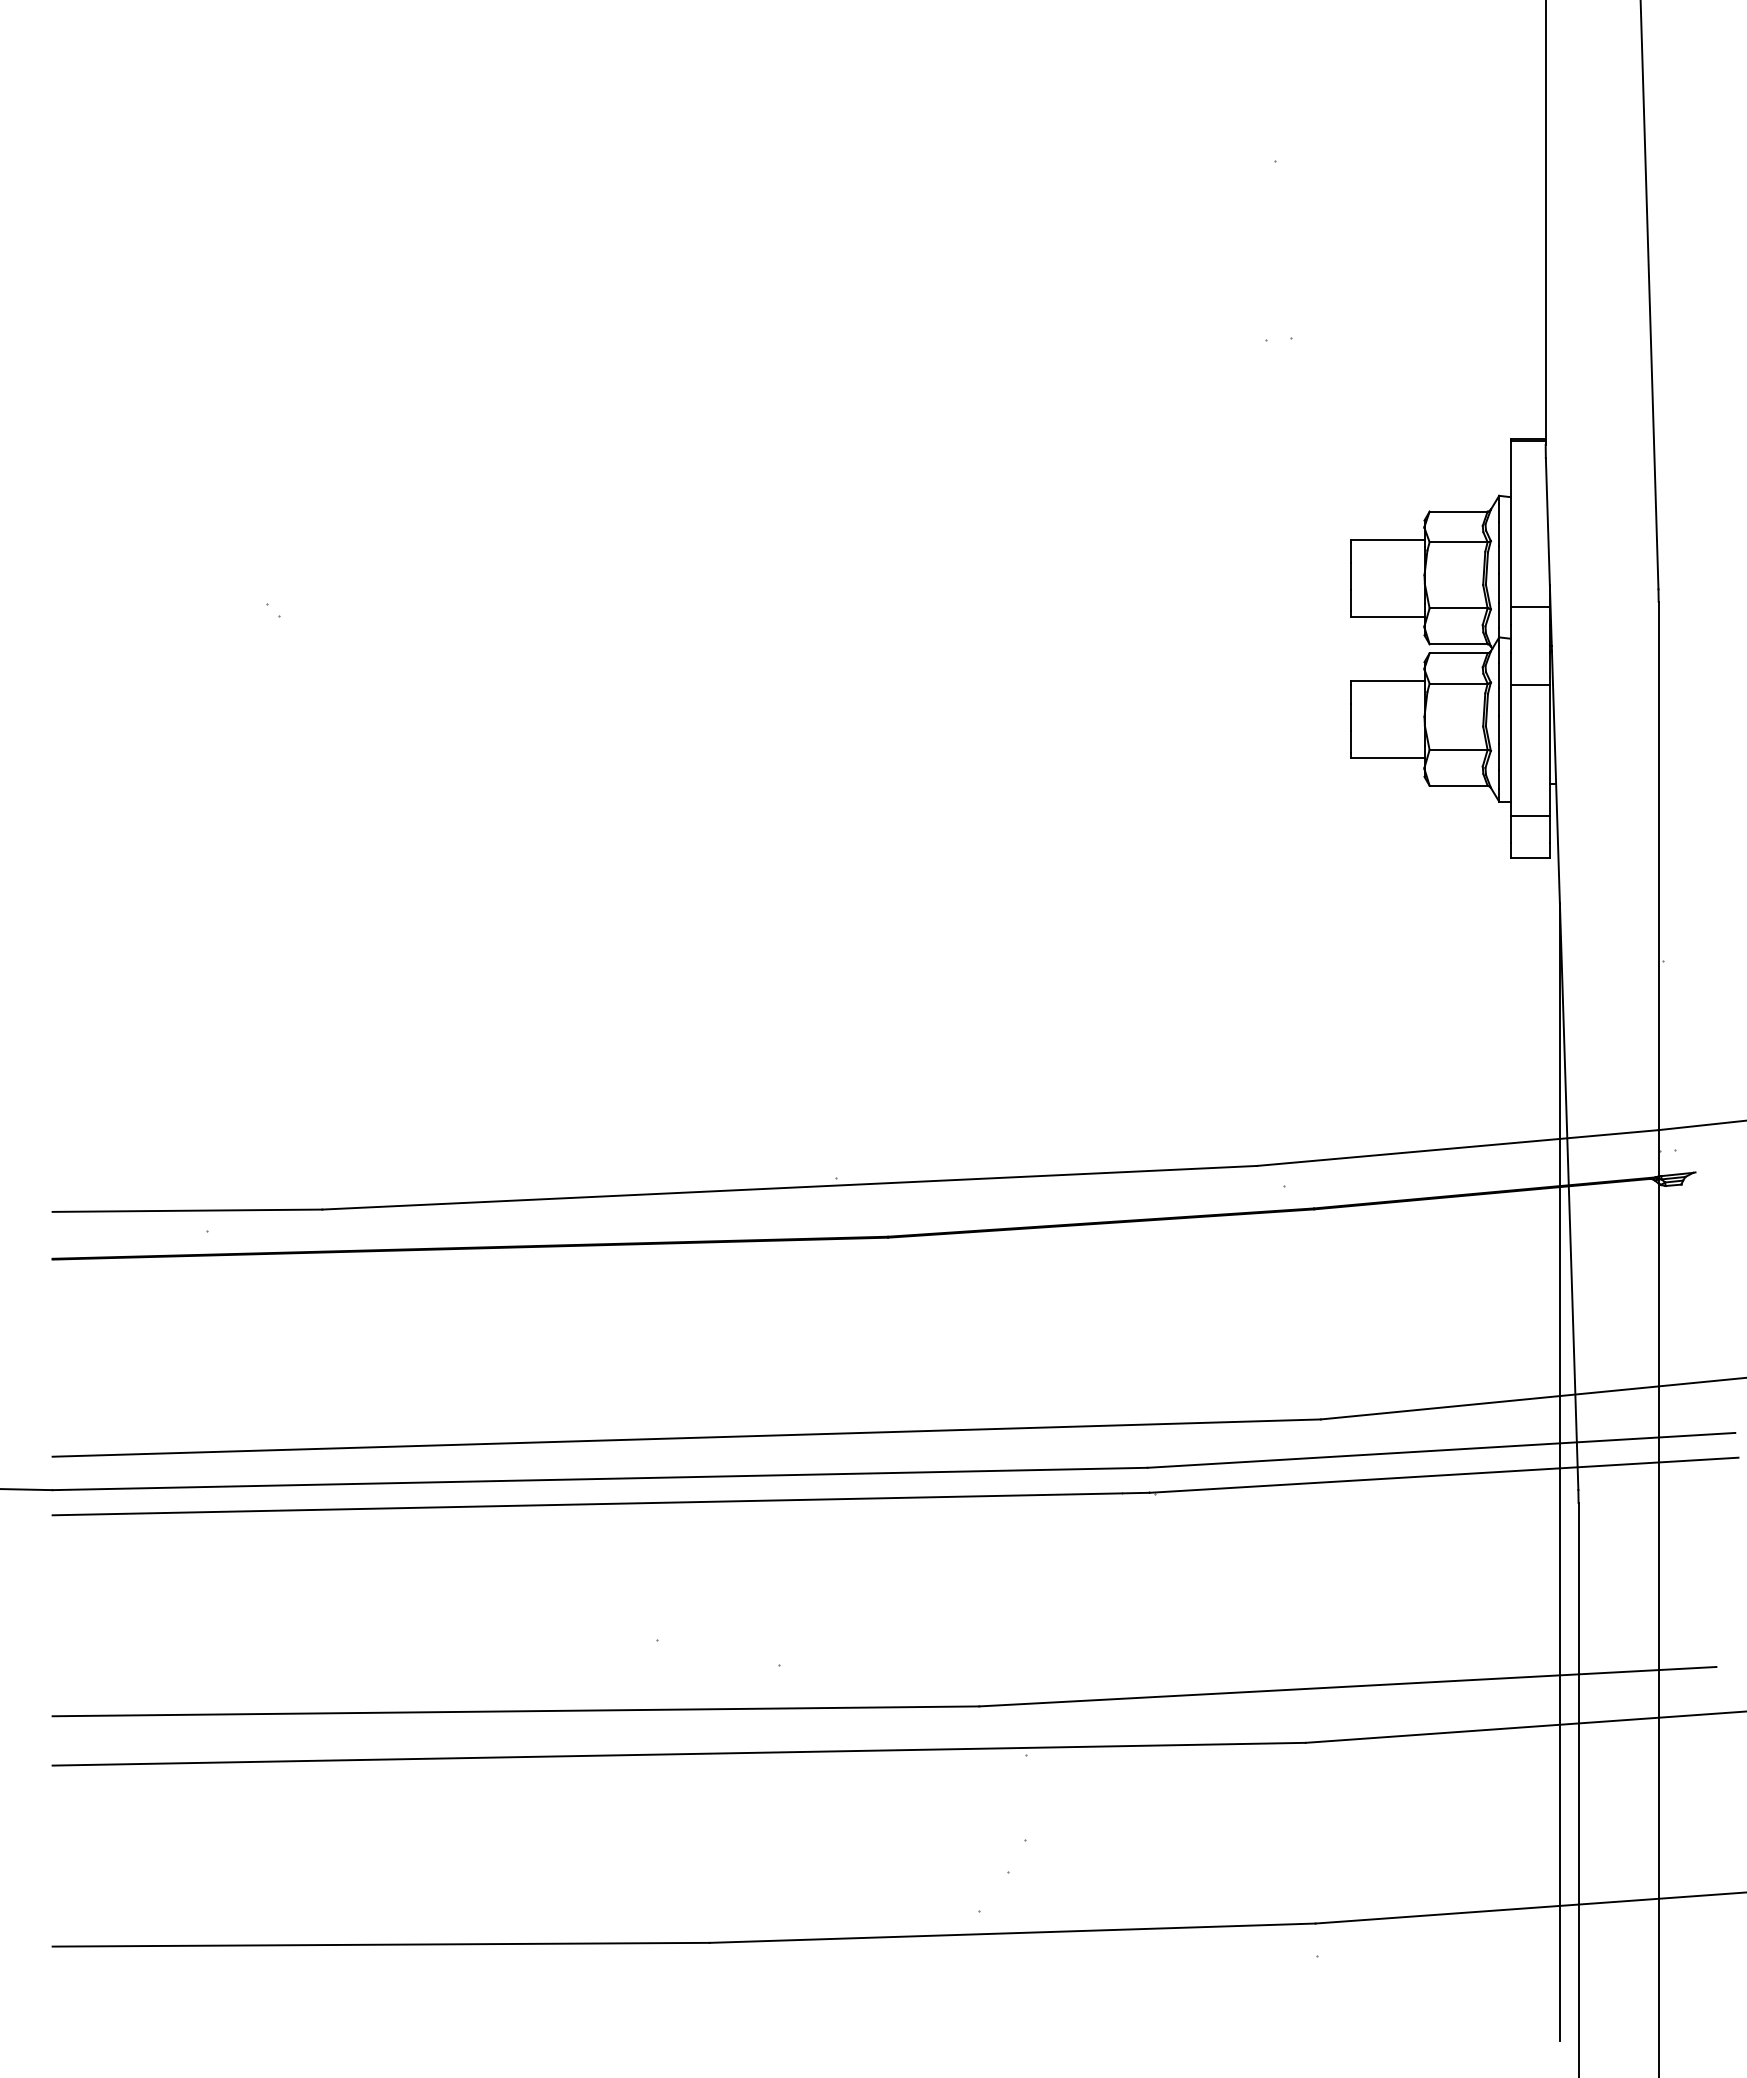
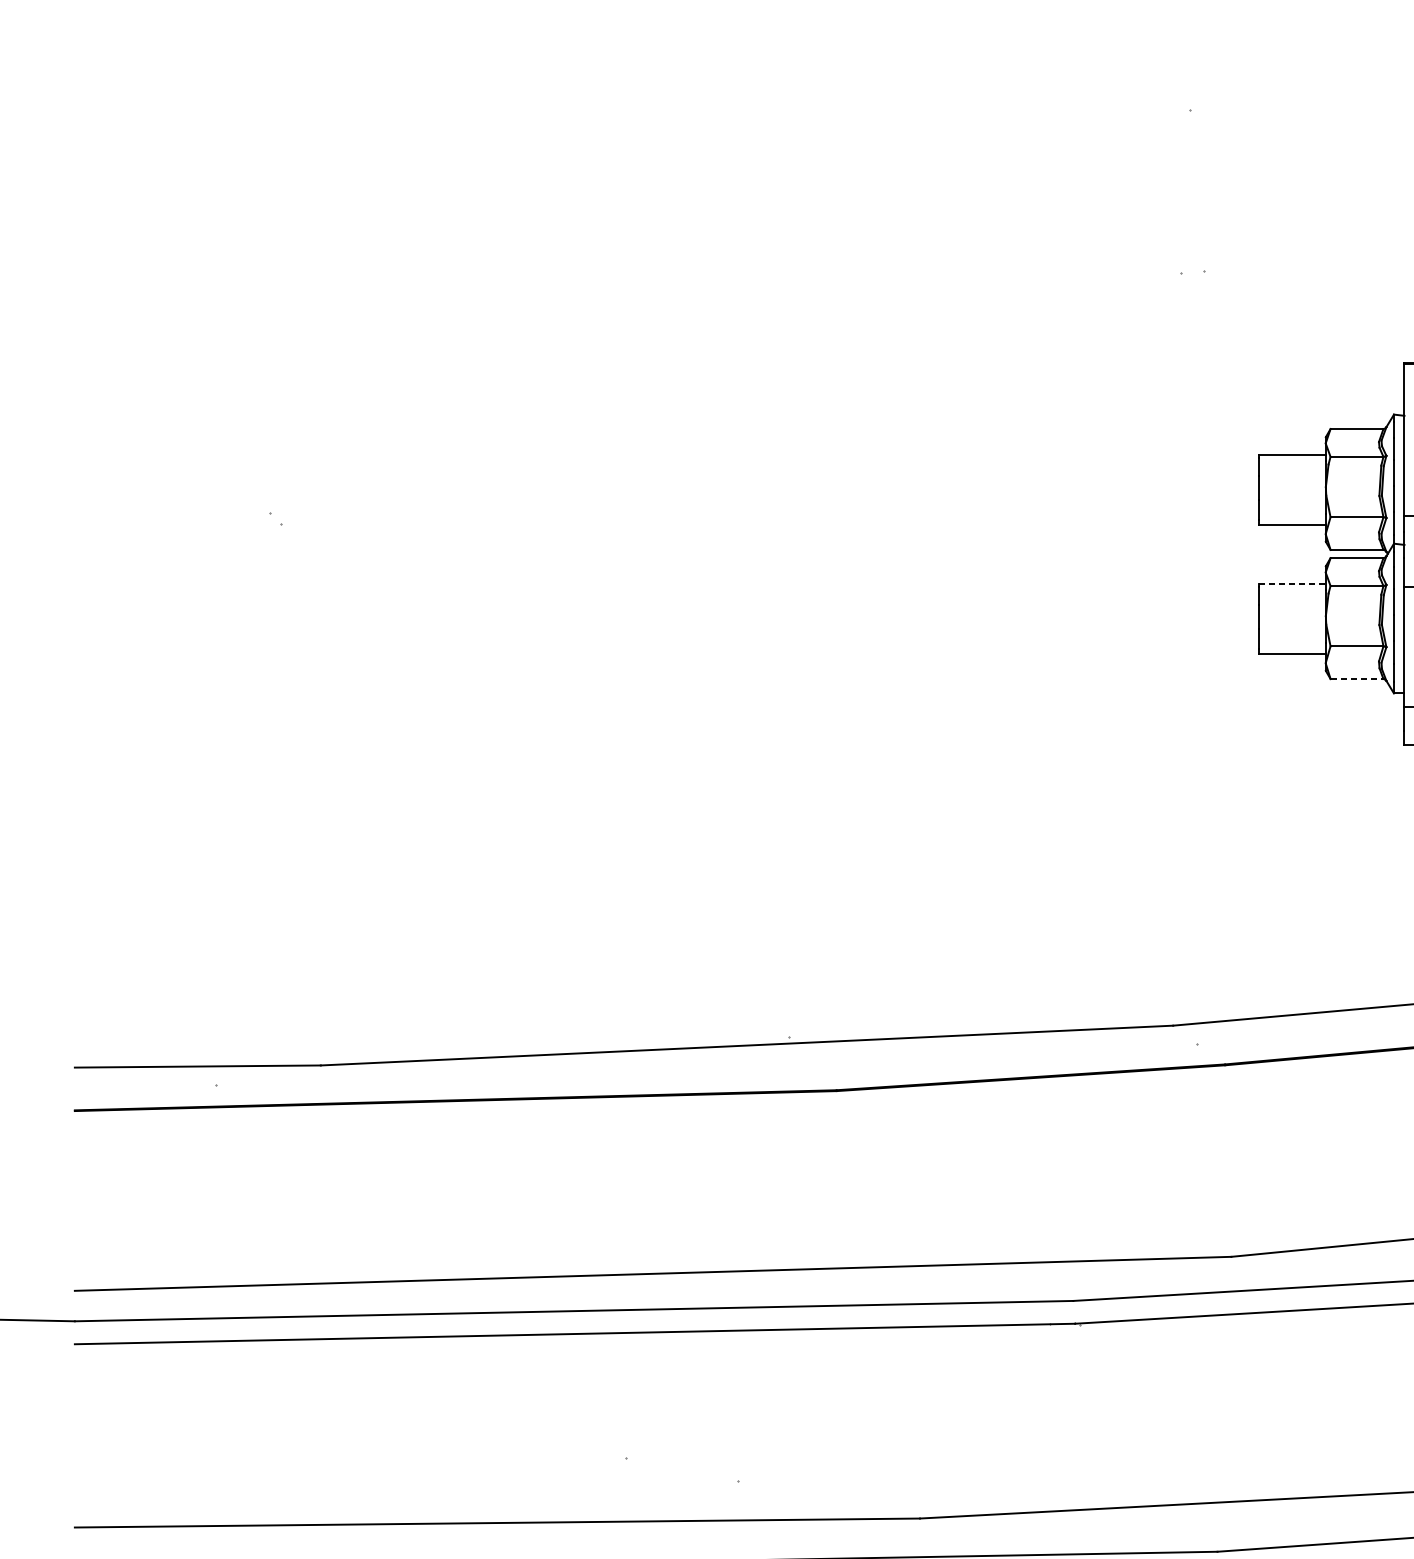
line: (1387, 681) -> (1292, 583), solid -> dashed
line: (1459, 785) -> (1357, 678), solid -> dashed

